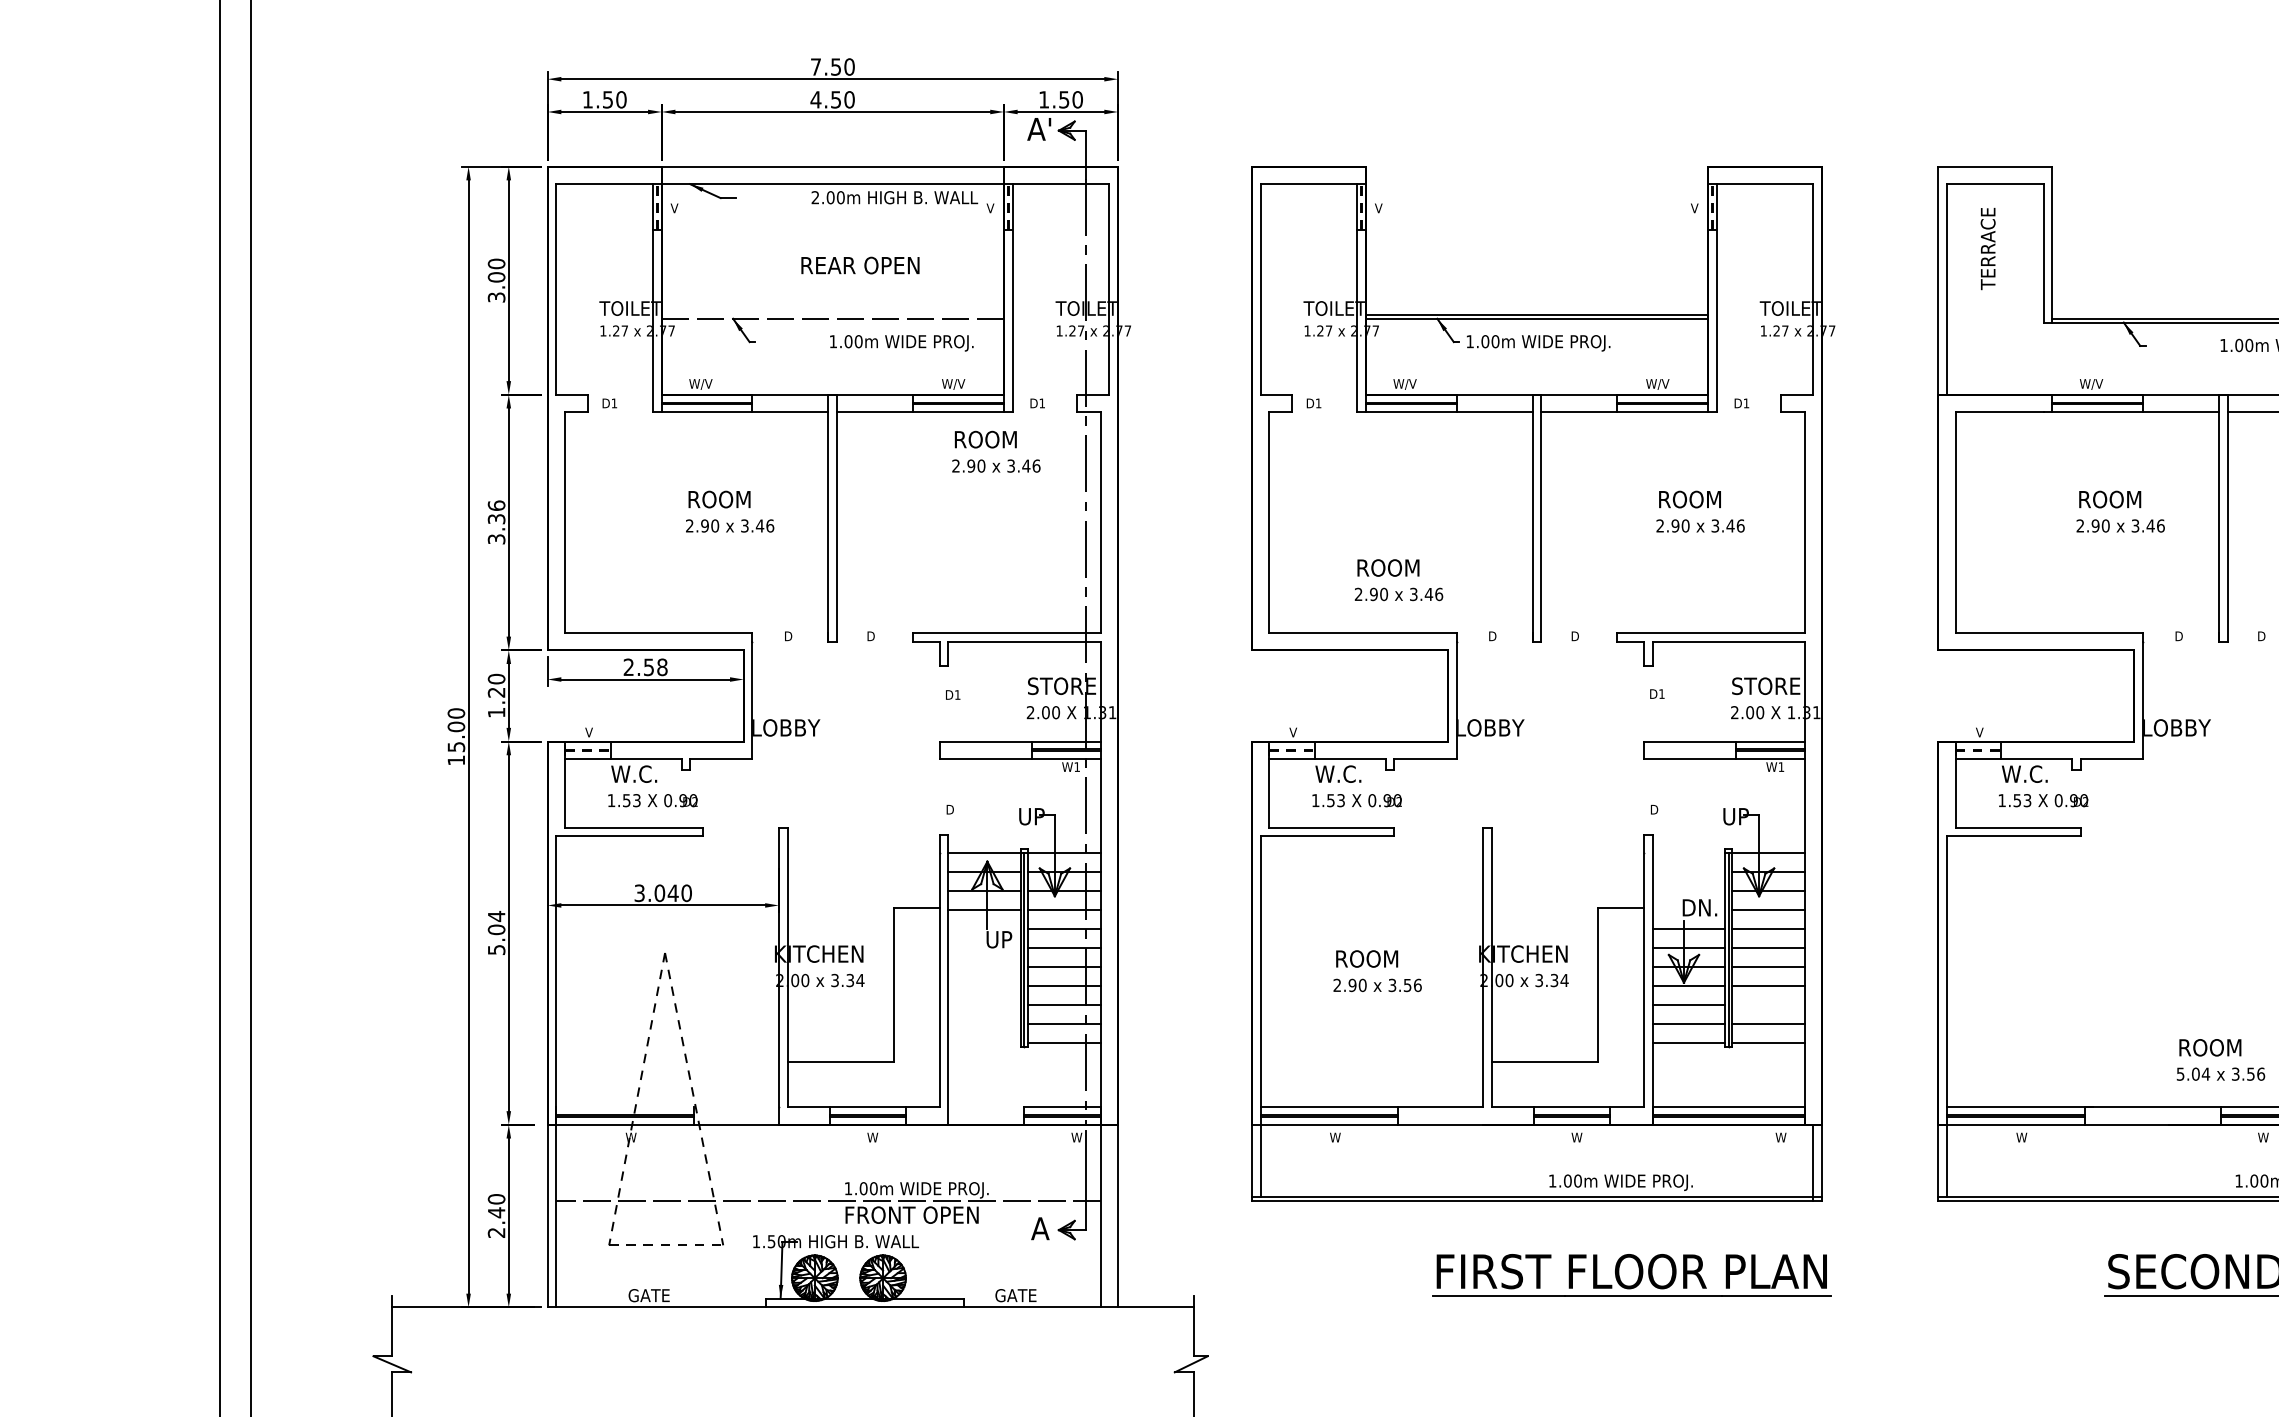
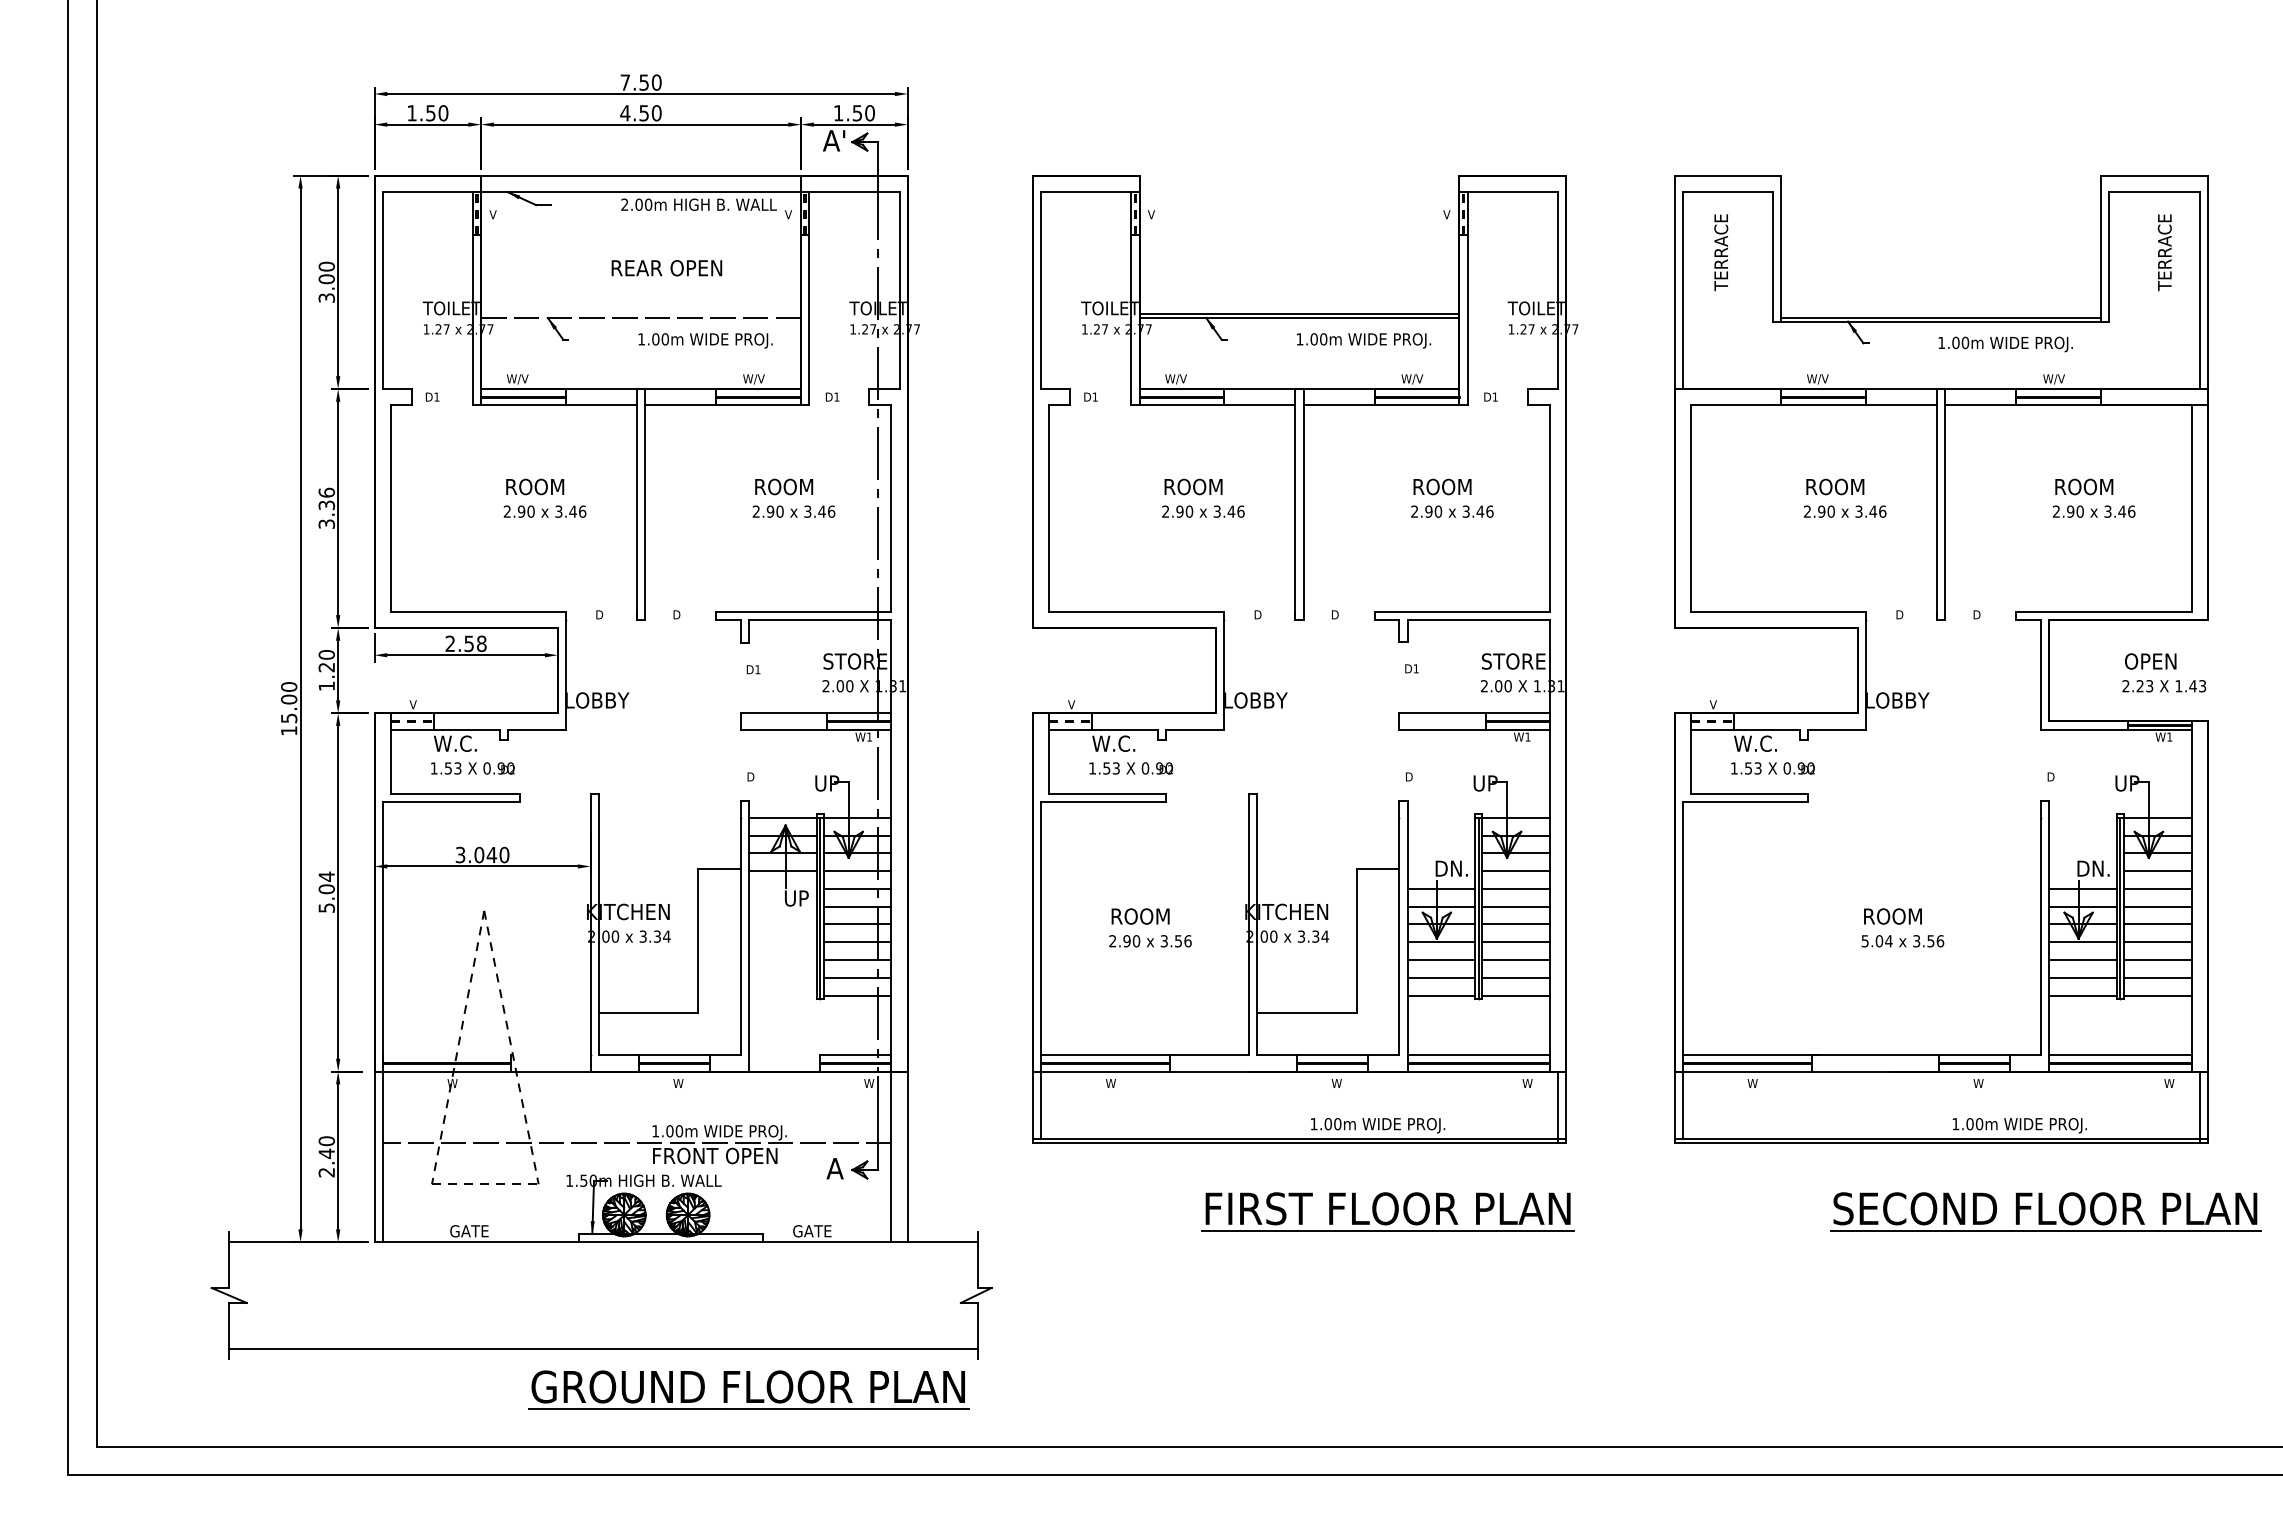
text: (1539, 342) -> (1364, 340), moved
text: (995, 450) -> (793, 497), moved
text: (1399, 579) -> (1203, 497), moved
line: (1768, 1004) -> (1515, 959), added
text: (2220, 1059) -> (1902, 927), moved

